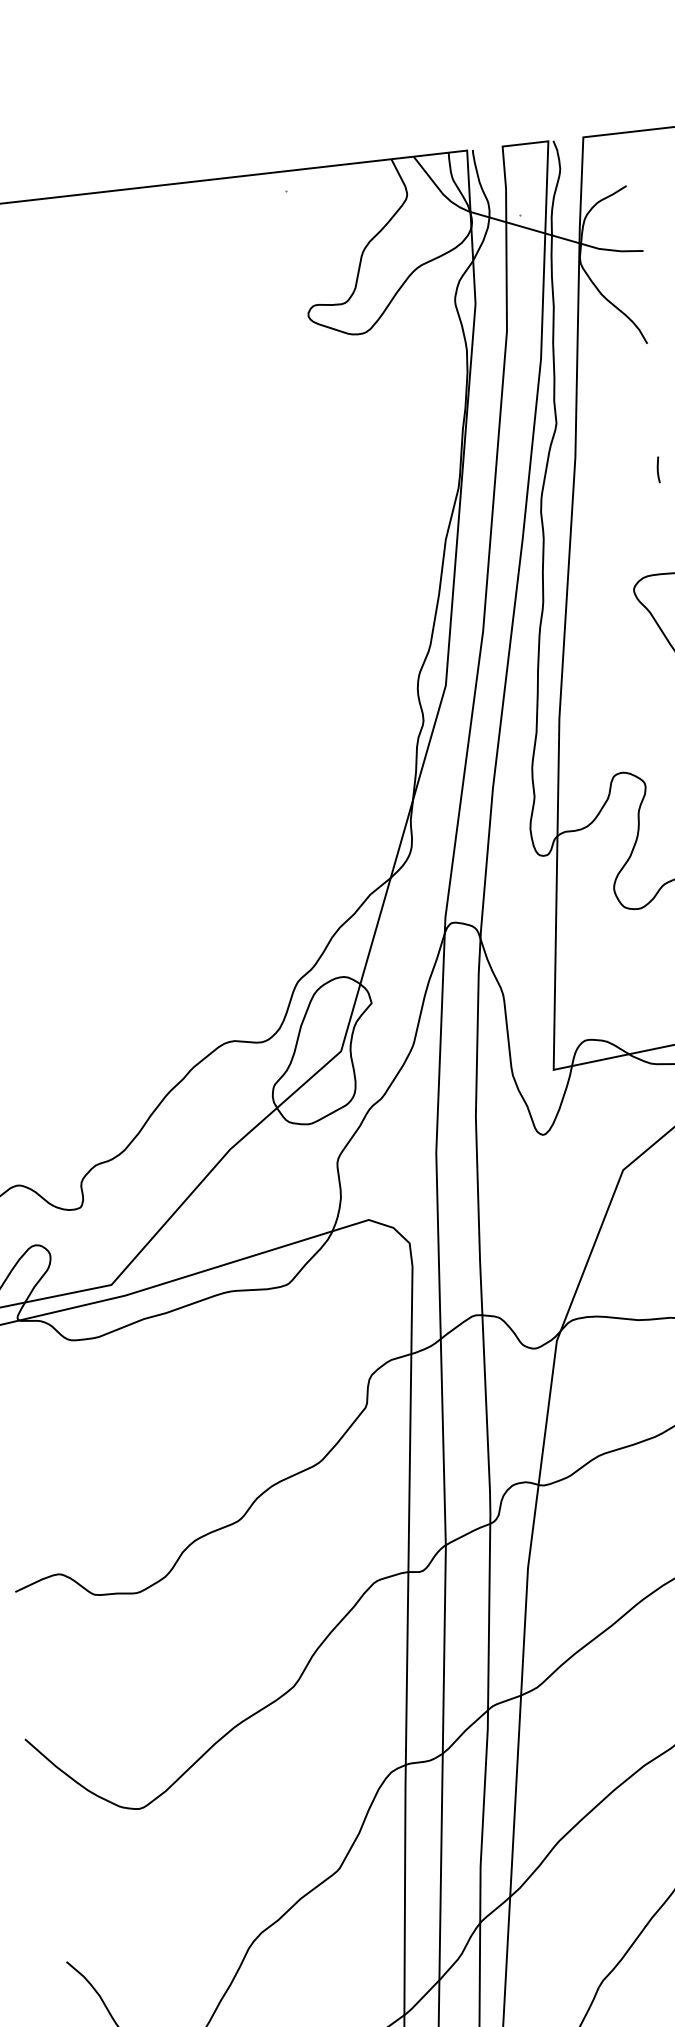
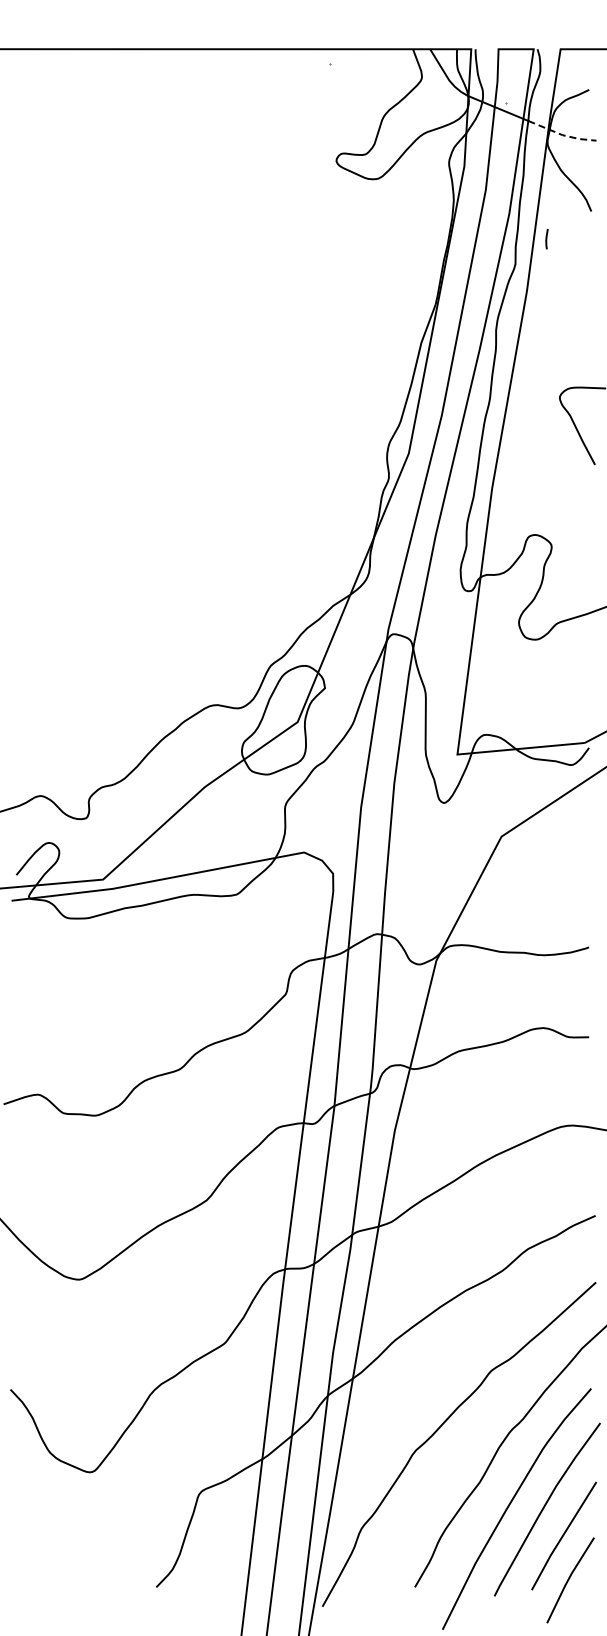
line: (598, 249) -> (562, 135), solid -> dashed
line: (658, 470) -> (546, 239), moved

